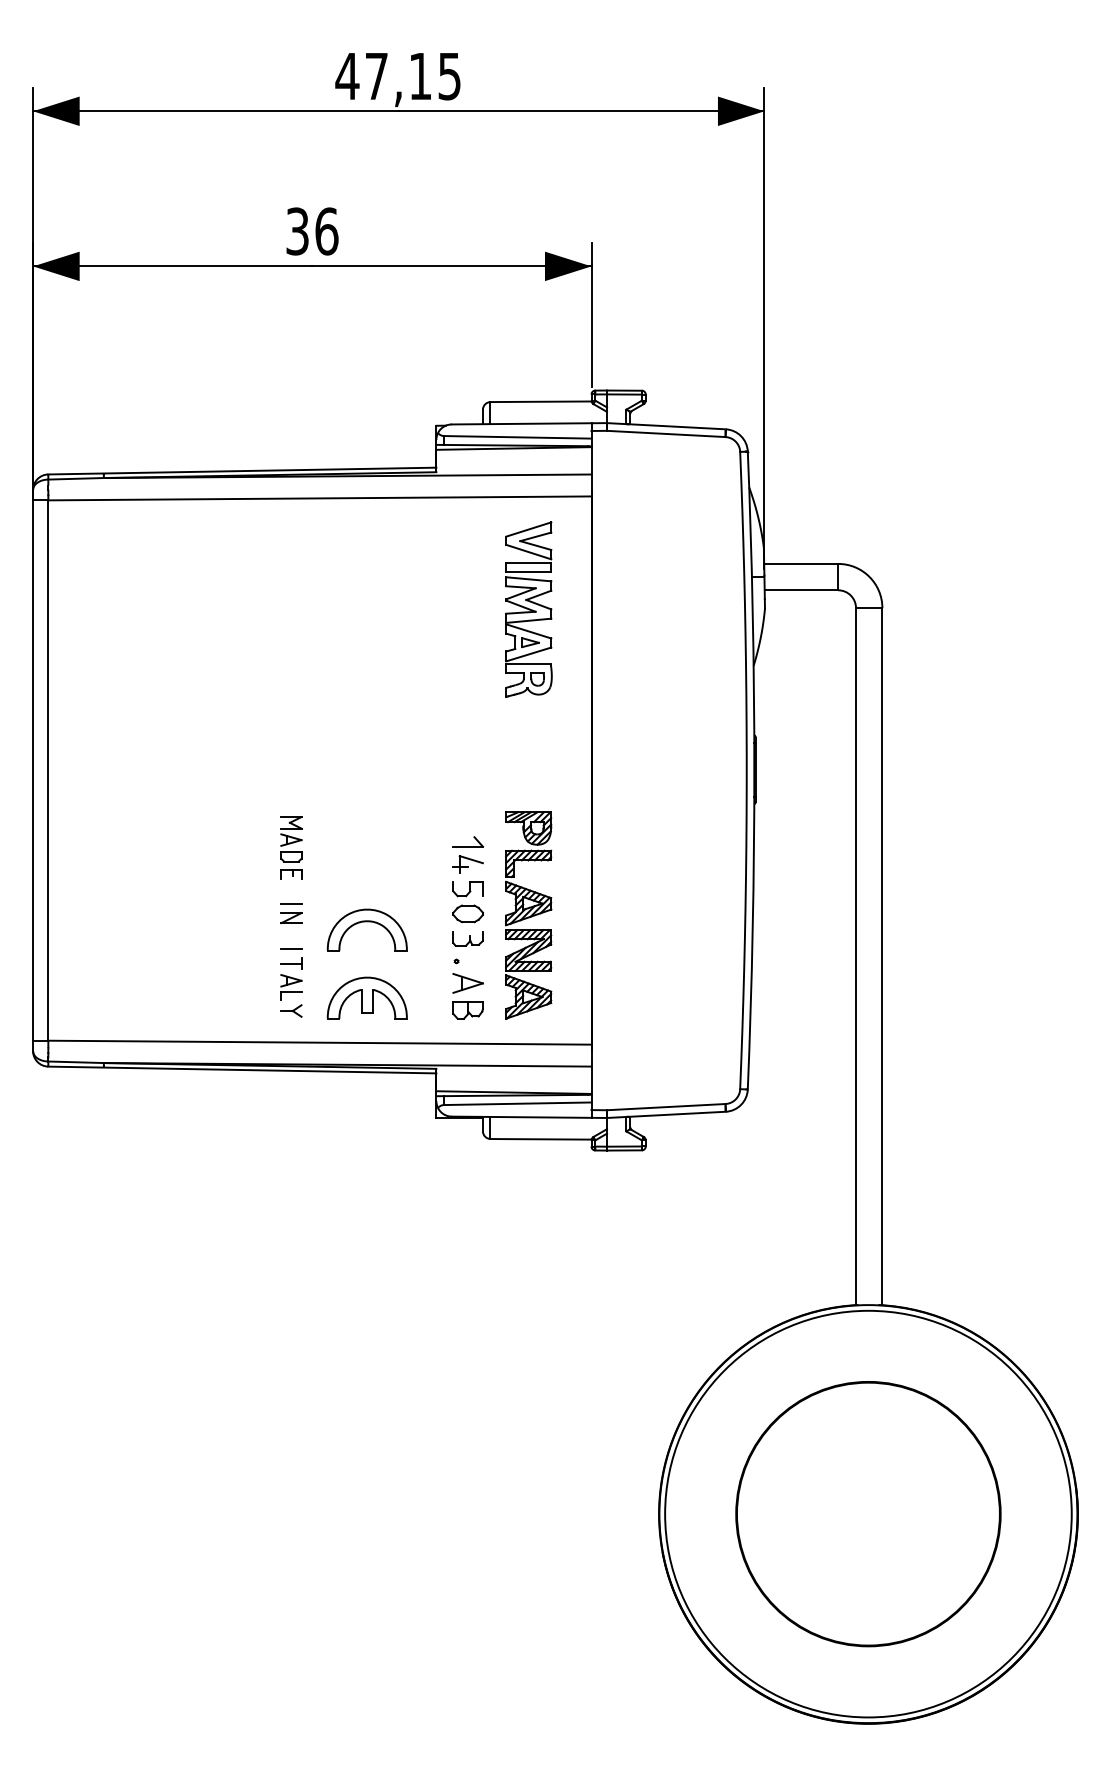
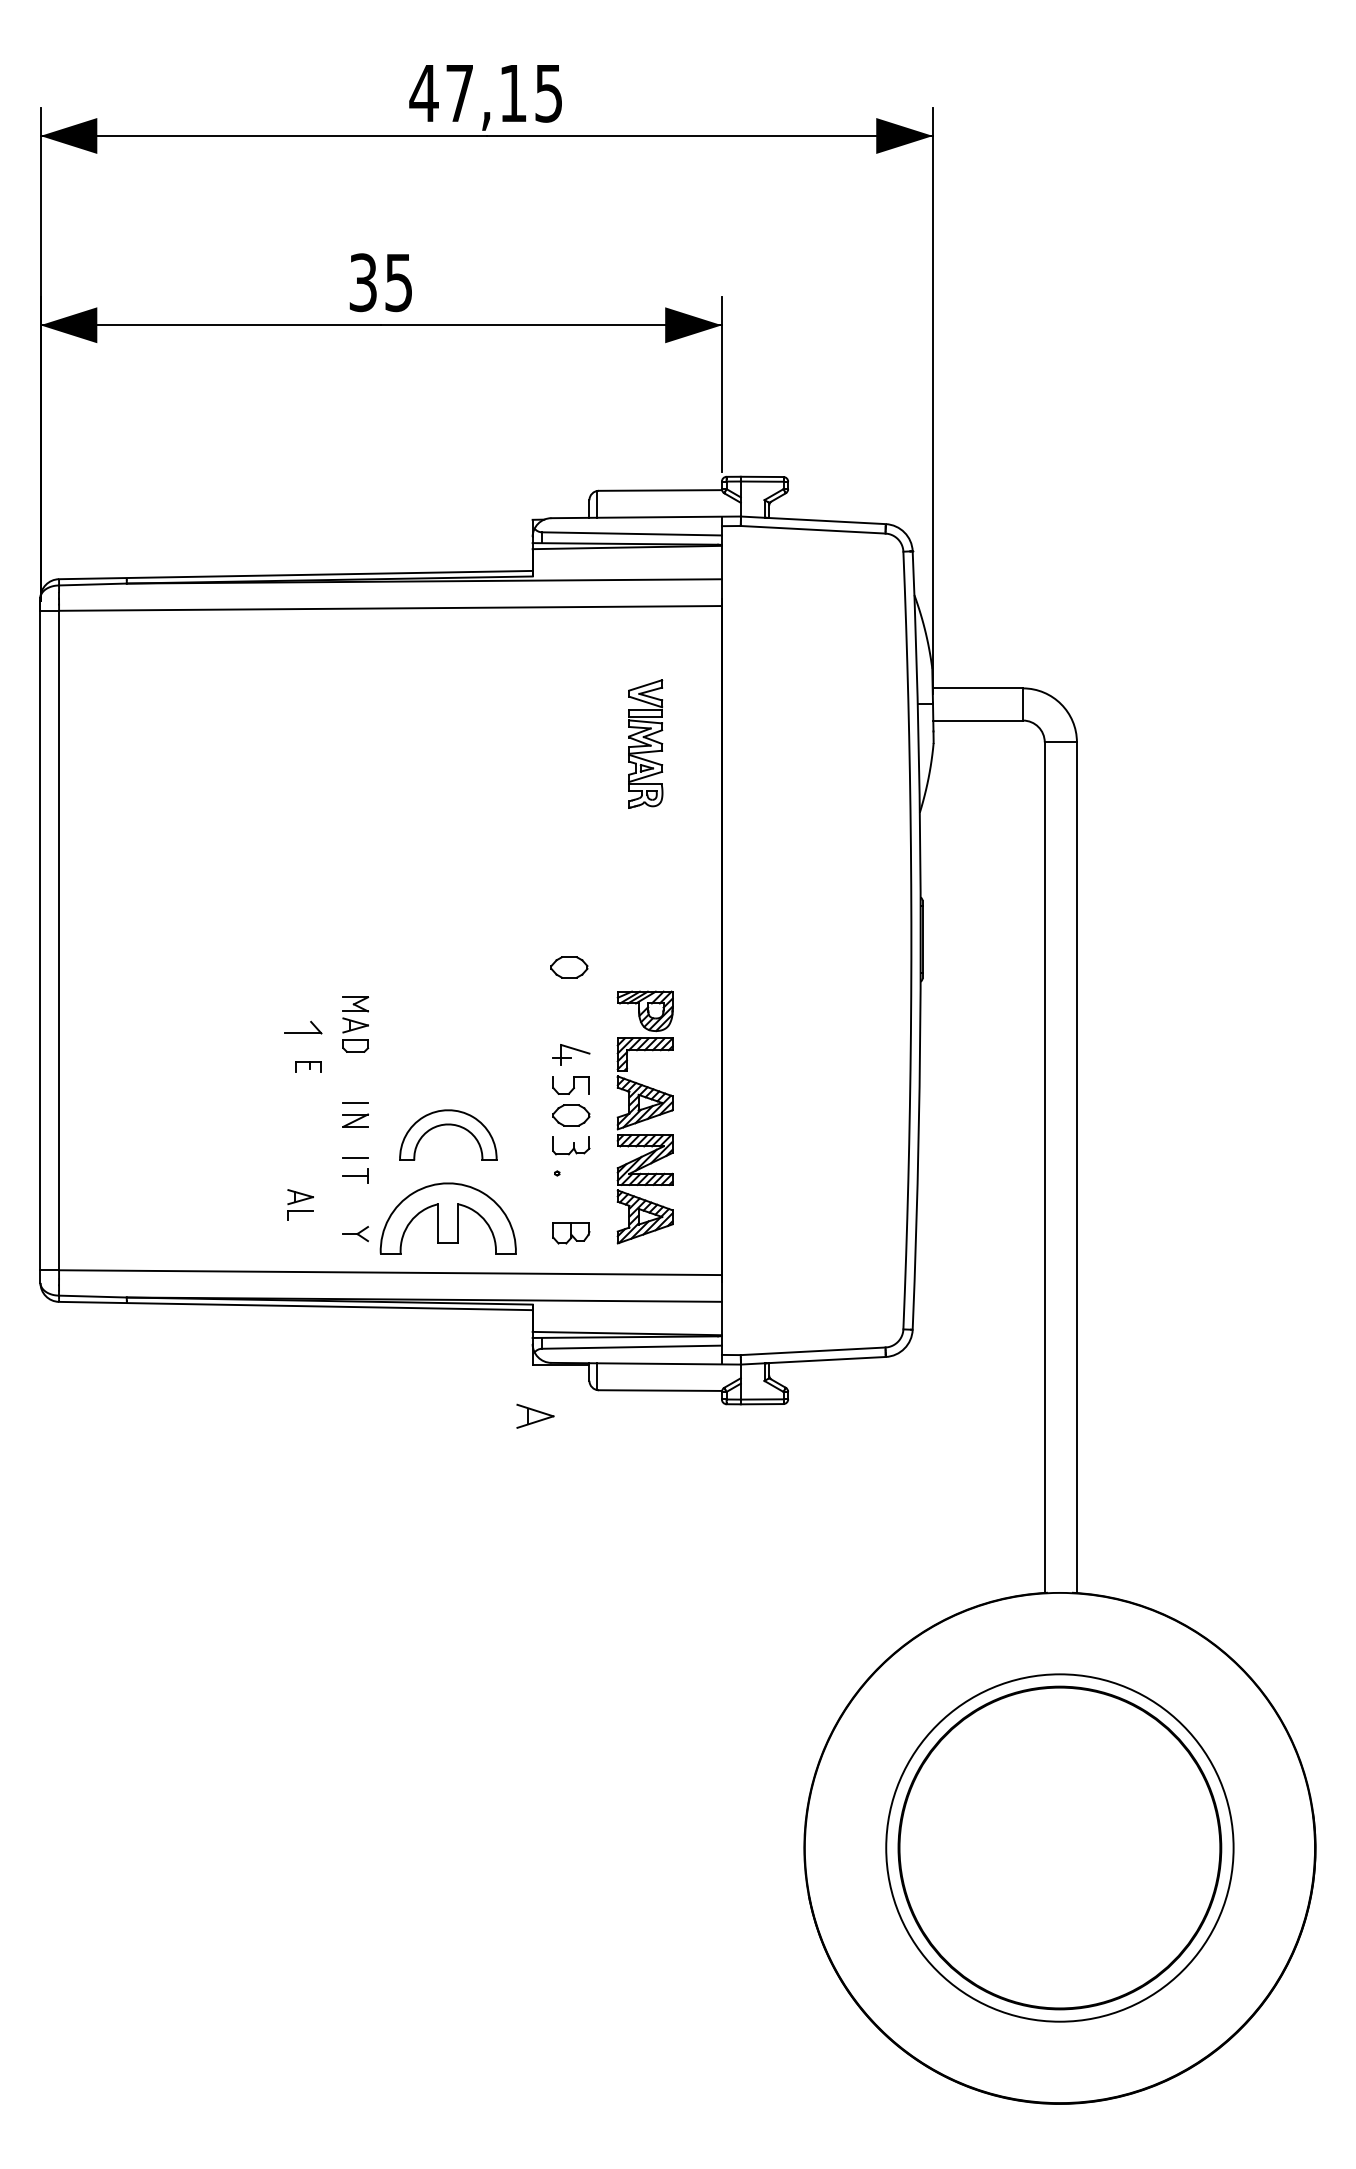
text: (327, 231) -> (399, 282), 36 -> 35
part: (528, 609) -> (645, 743), size x0.6
part: (466, 792) -> (569, 967), added
part: (468, 841) -> (303, 1027), moved
part: (291, 873) -> (308, 1066), moved
part: (468, 982) -> (535, 1415), moved
part: (291, 986) -> (300, 1204), moved
part: (367, 997) -> (448, 1217), size x1.4
circle: (868, 1513) -> (1059, 1847), size x0.7

